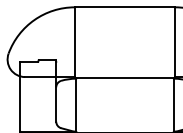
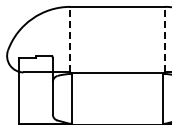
line: (75, 42) -> (70, 39), solid -> dashed
line: (174, 42) -> (164, 39), solid -> dashed

